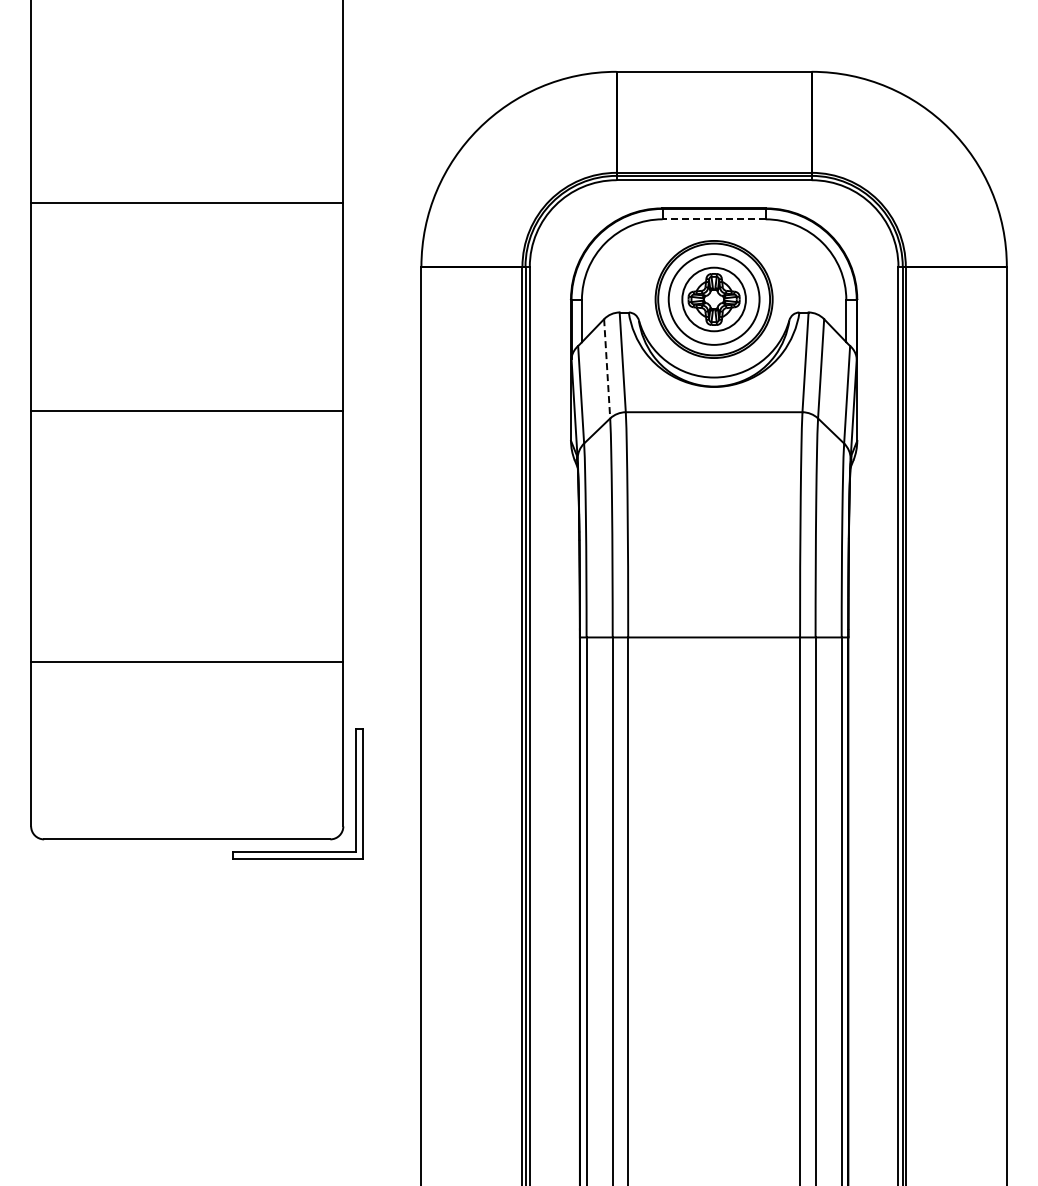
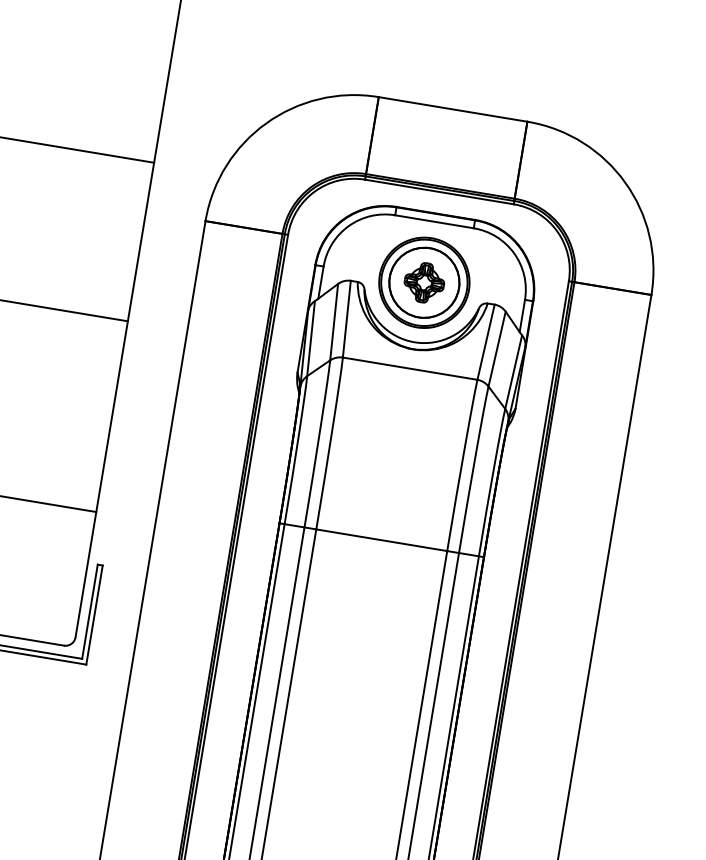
line: (714, 219) -> (434, 221), dashed -> solid
circle: (713, 299) -> (423, 282), size x1.43
line: (607, 368) -> (334, 321), dashed -> solid

